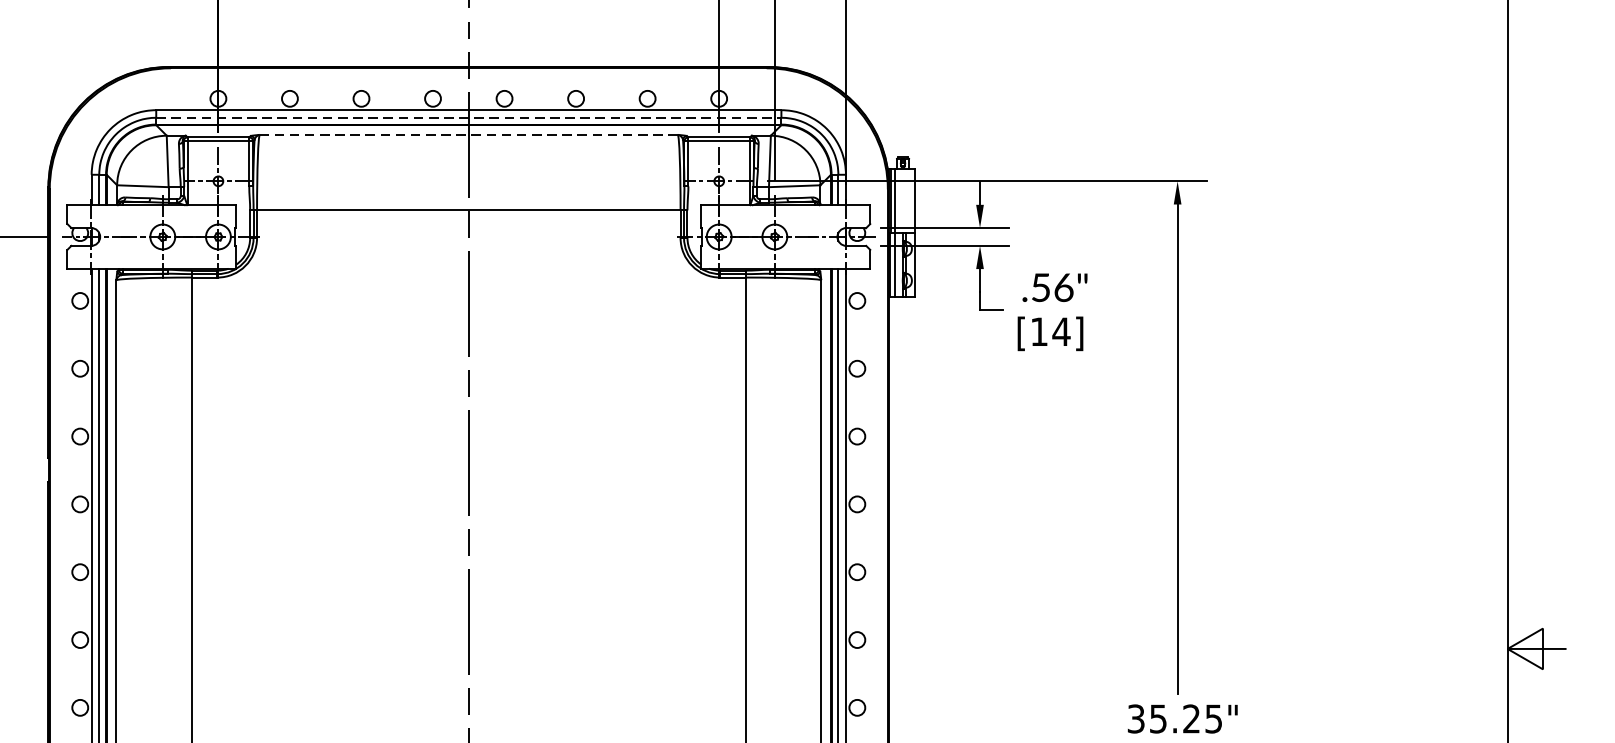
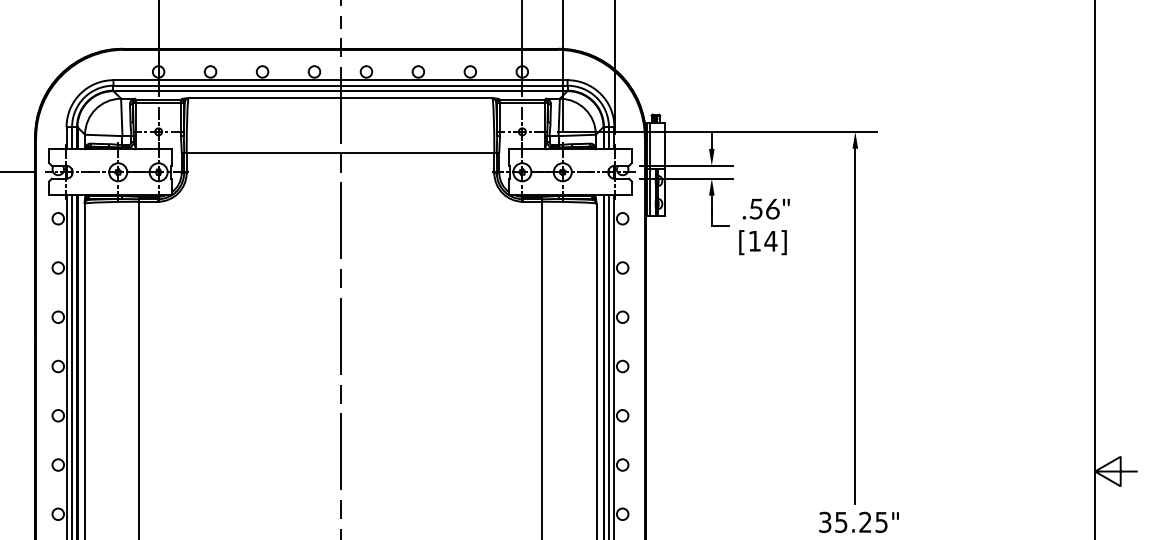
line: (470, 117) -> (341, 85), dashed -> solid
line: (468, 135) -> (340, 98), dashed -> solid

